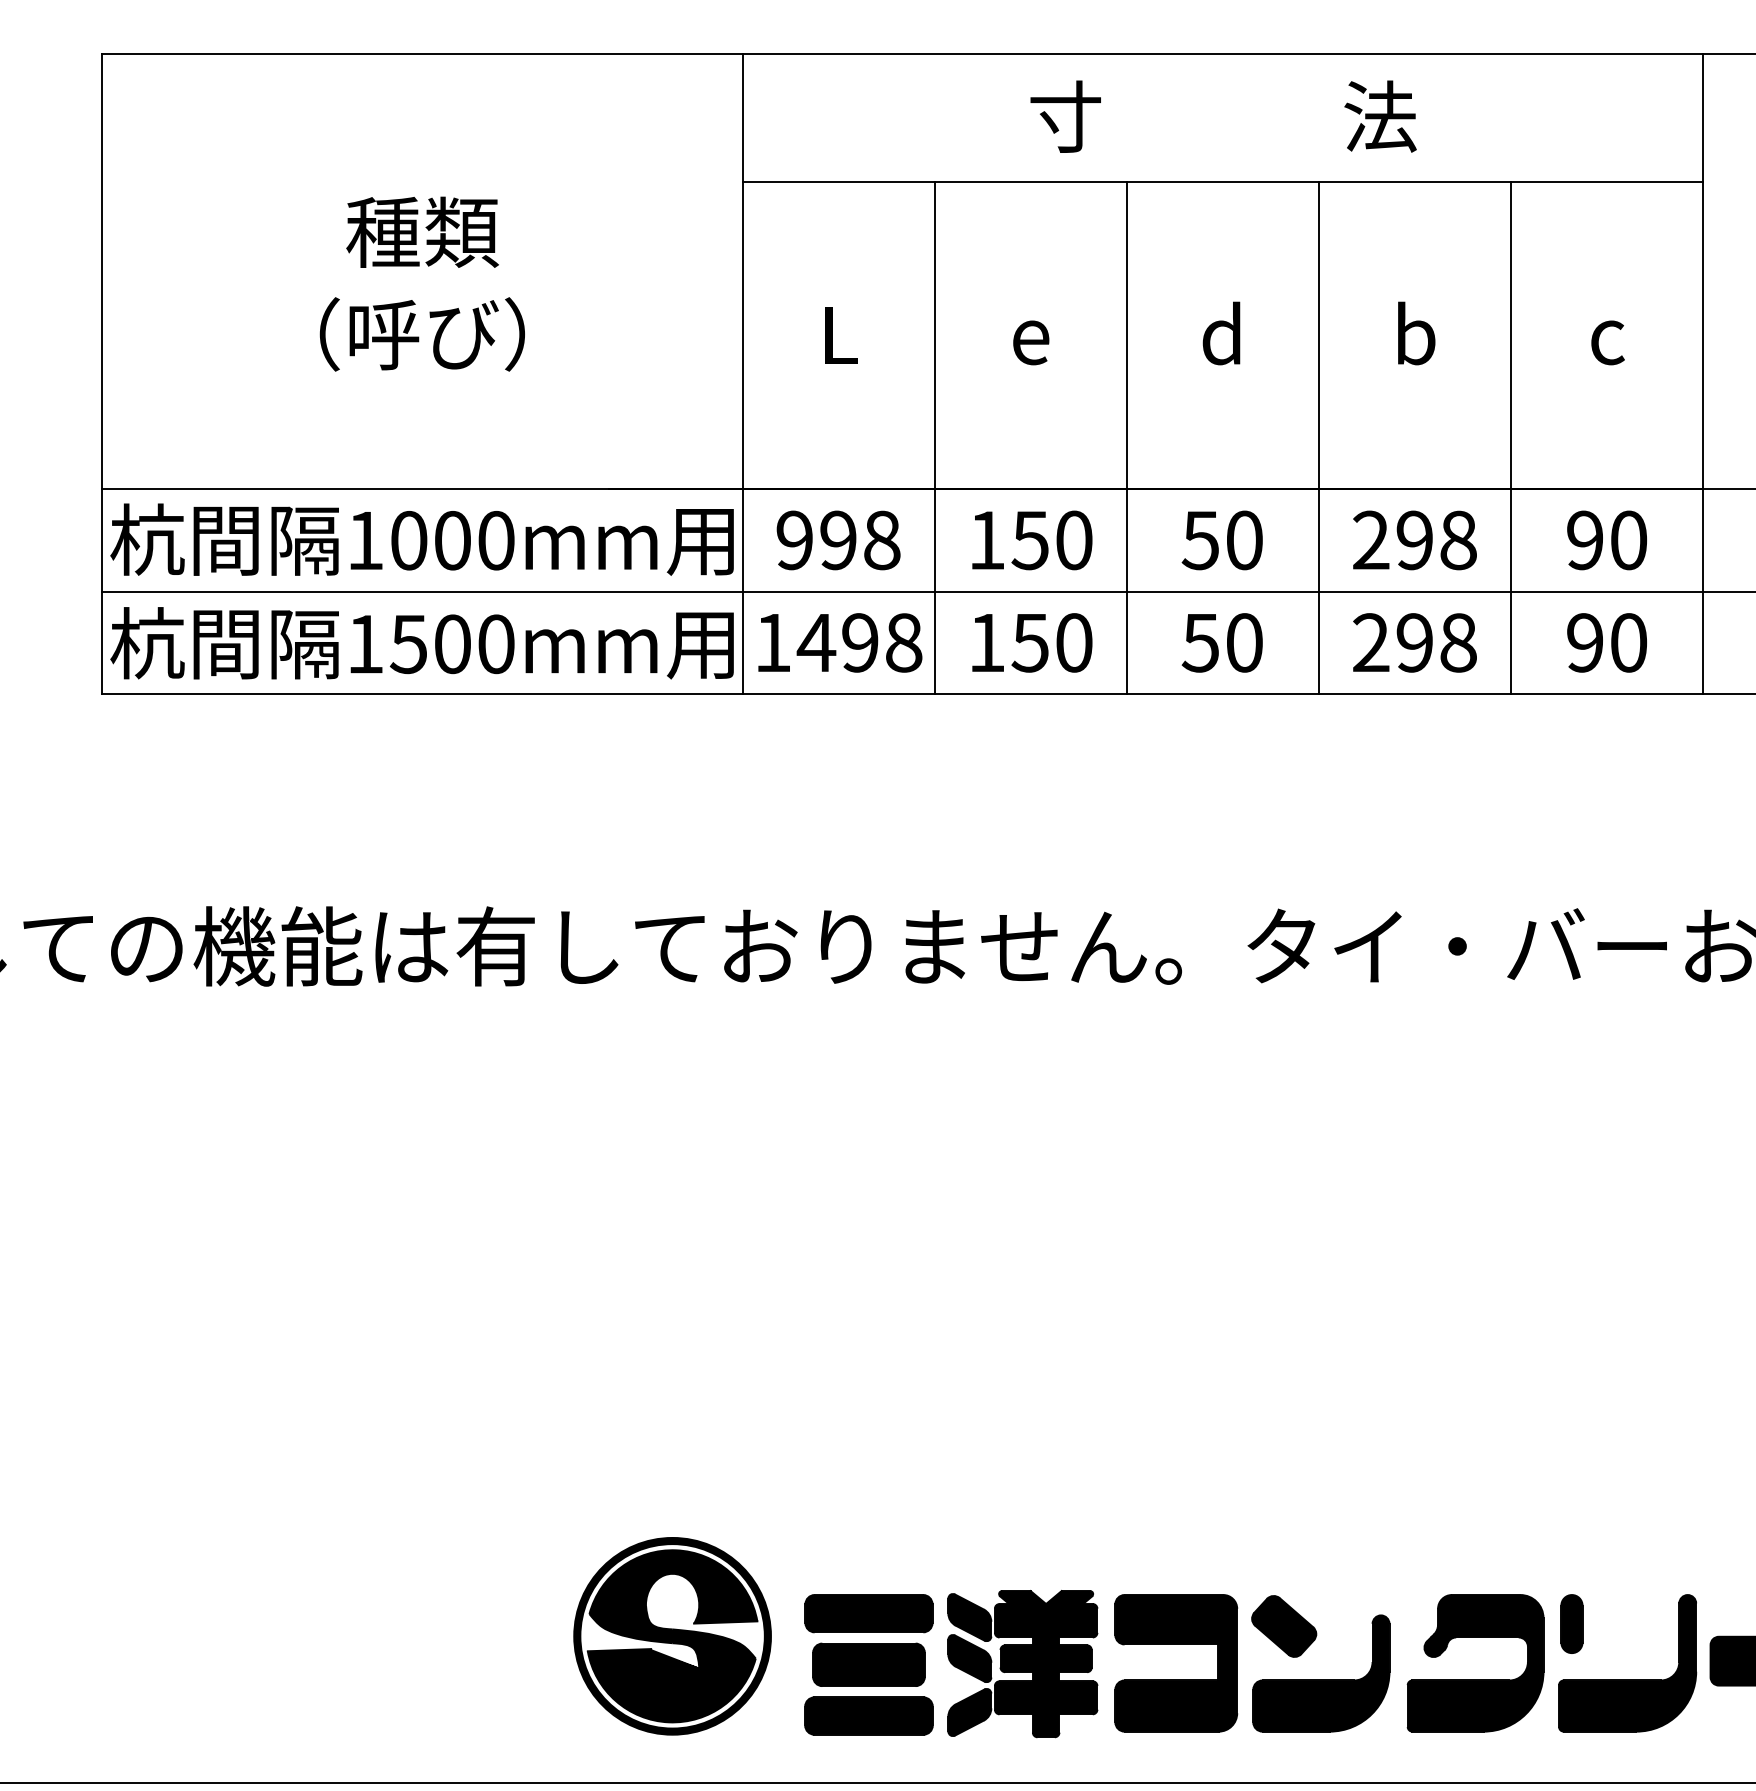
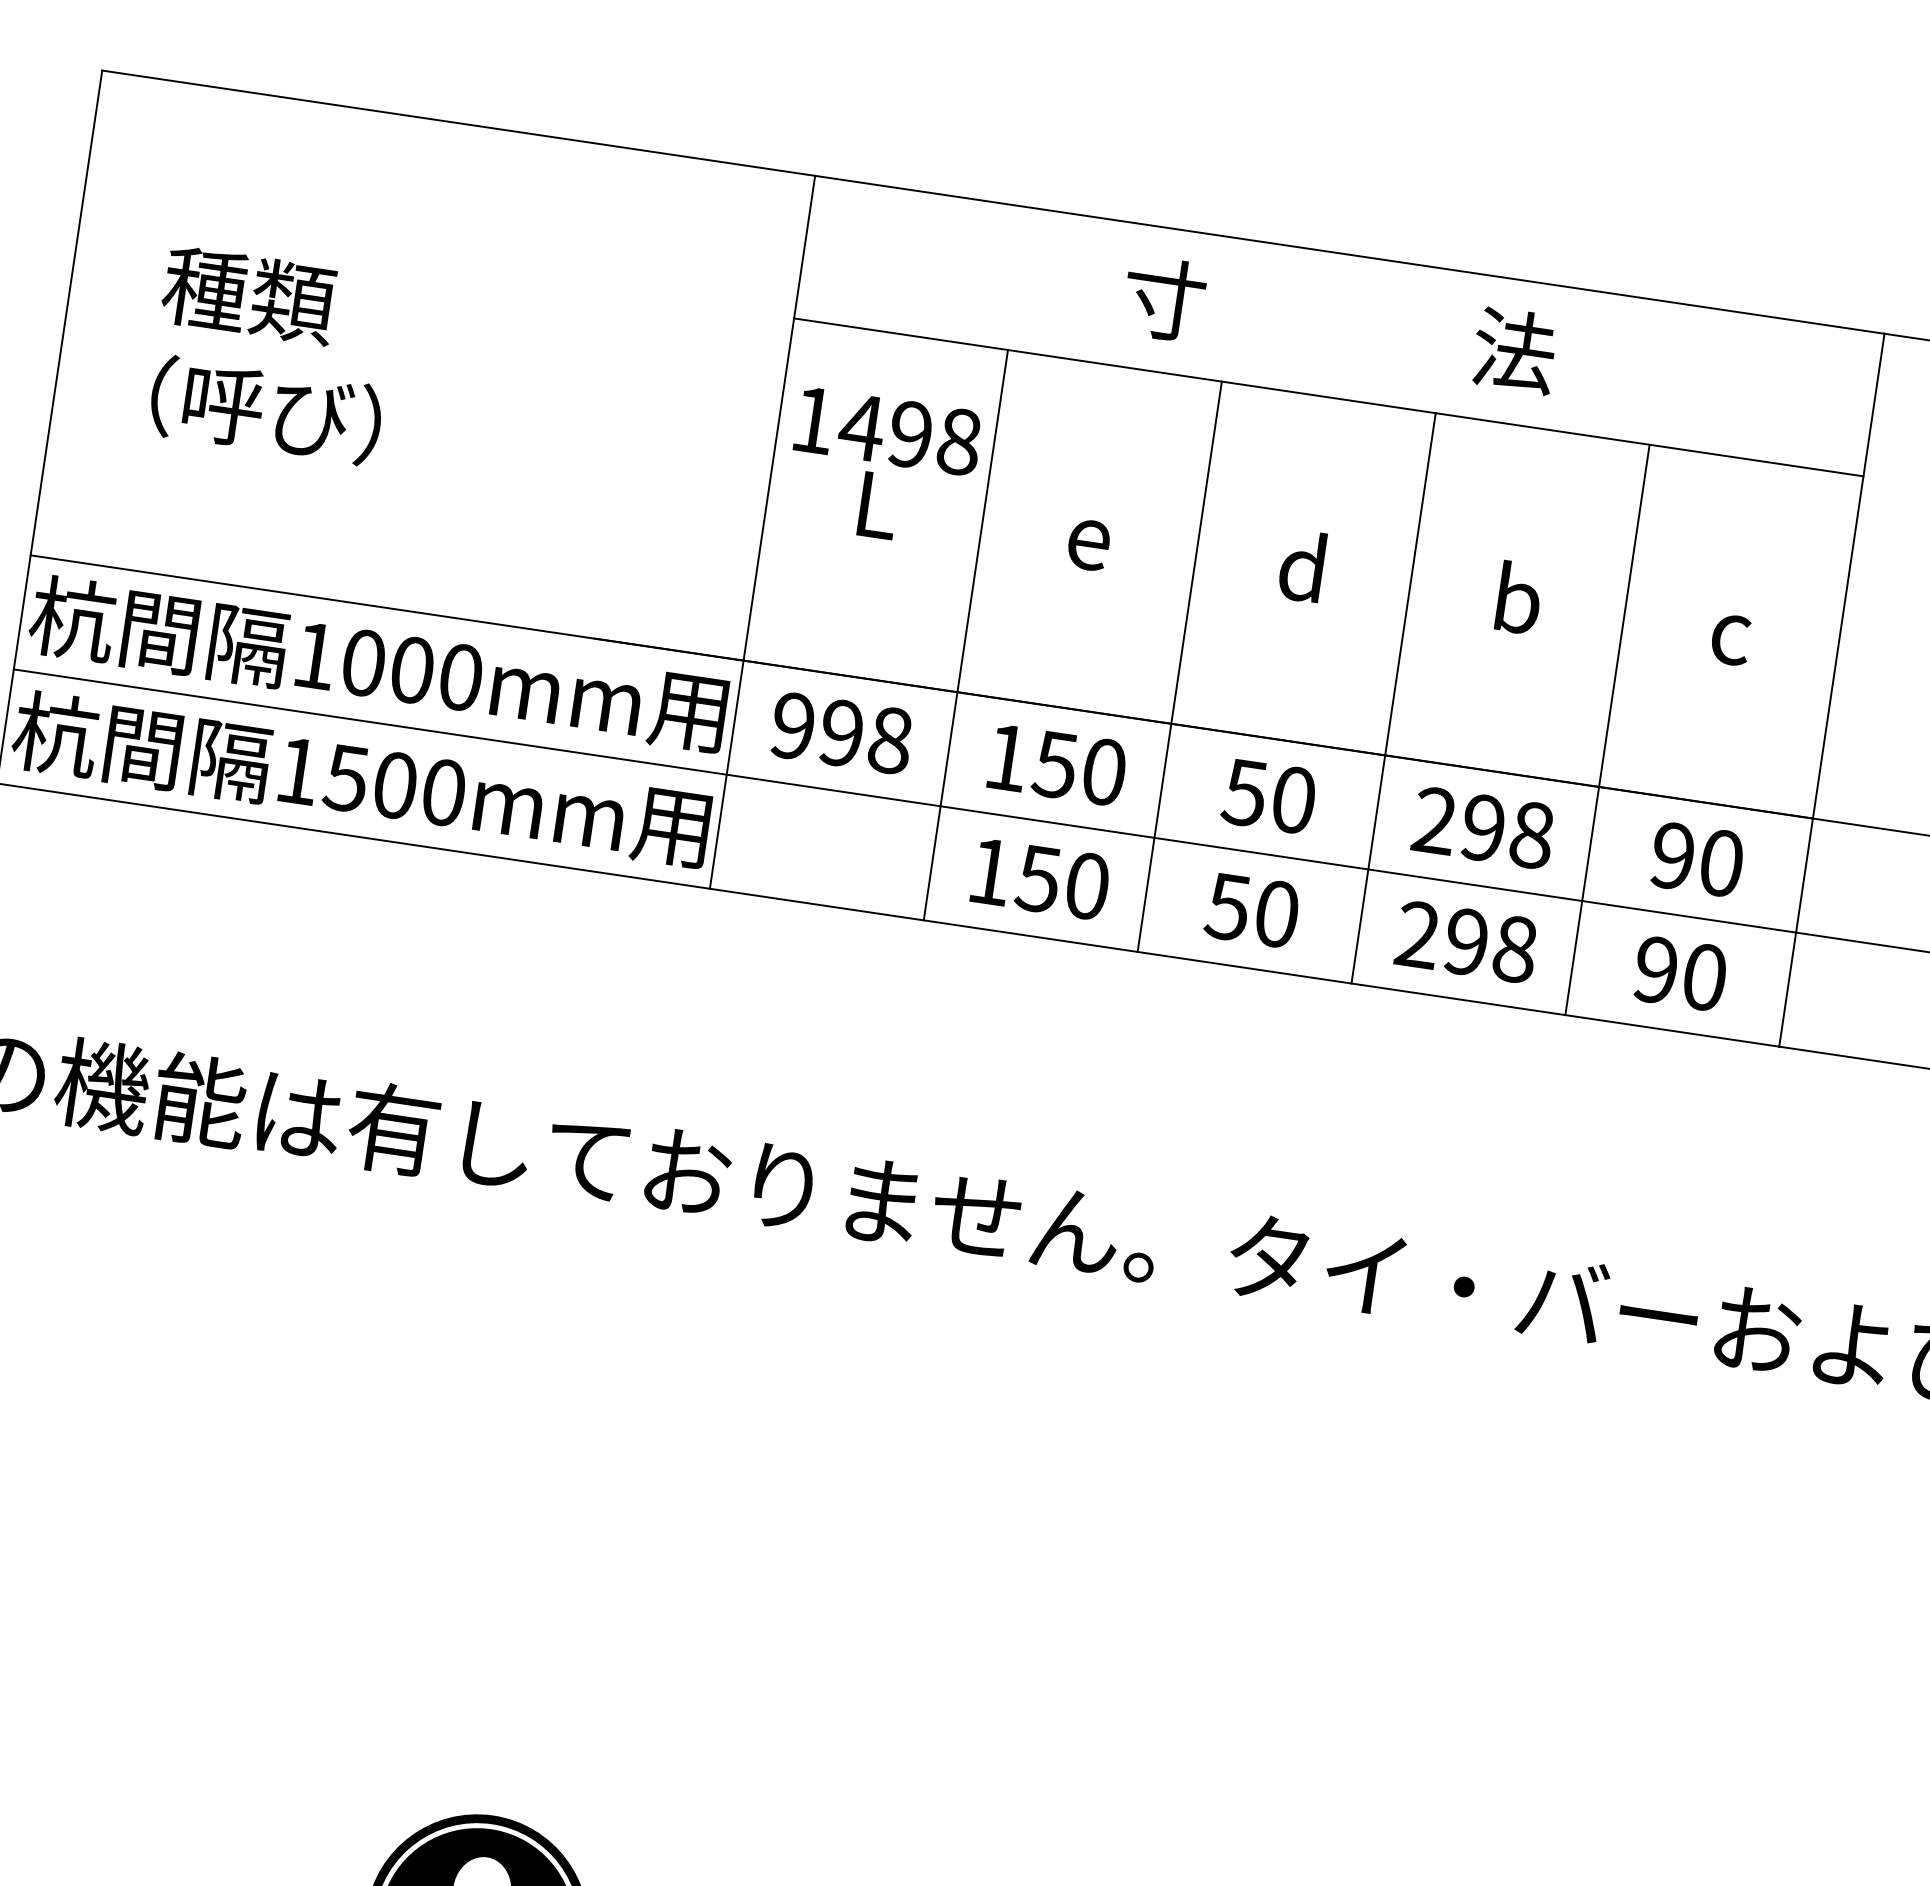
text: (422, 231) -> (249, 294), moved
text: (421, 334) -> (265, 410), moved
text: (840, 642) -> (888, 431), moved

